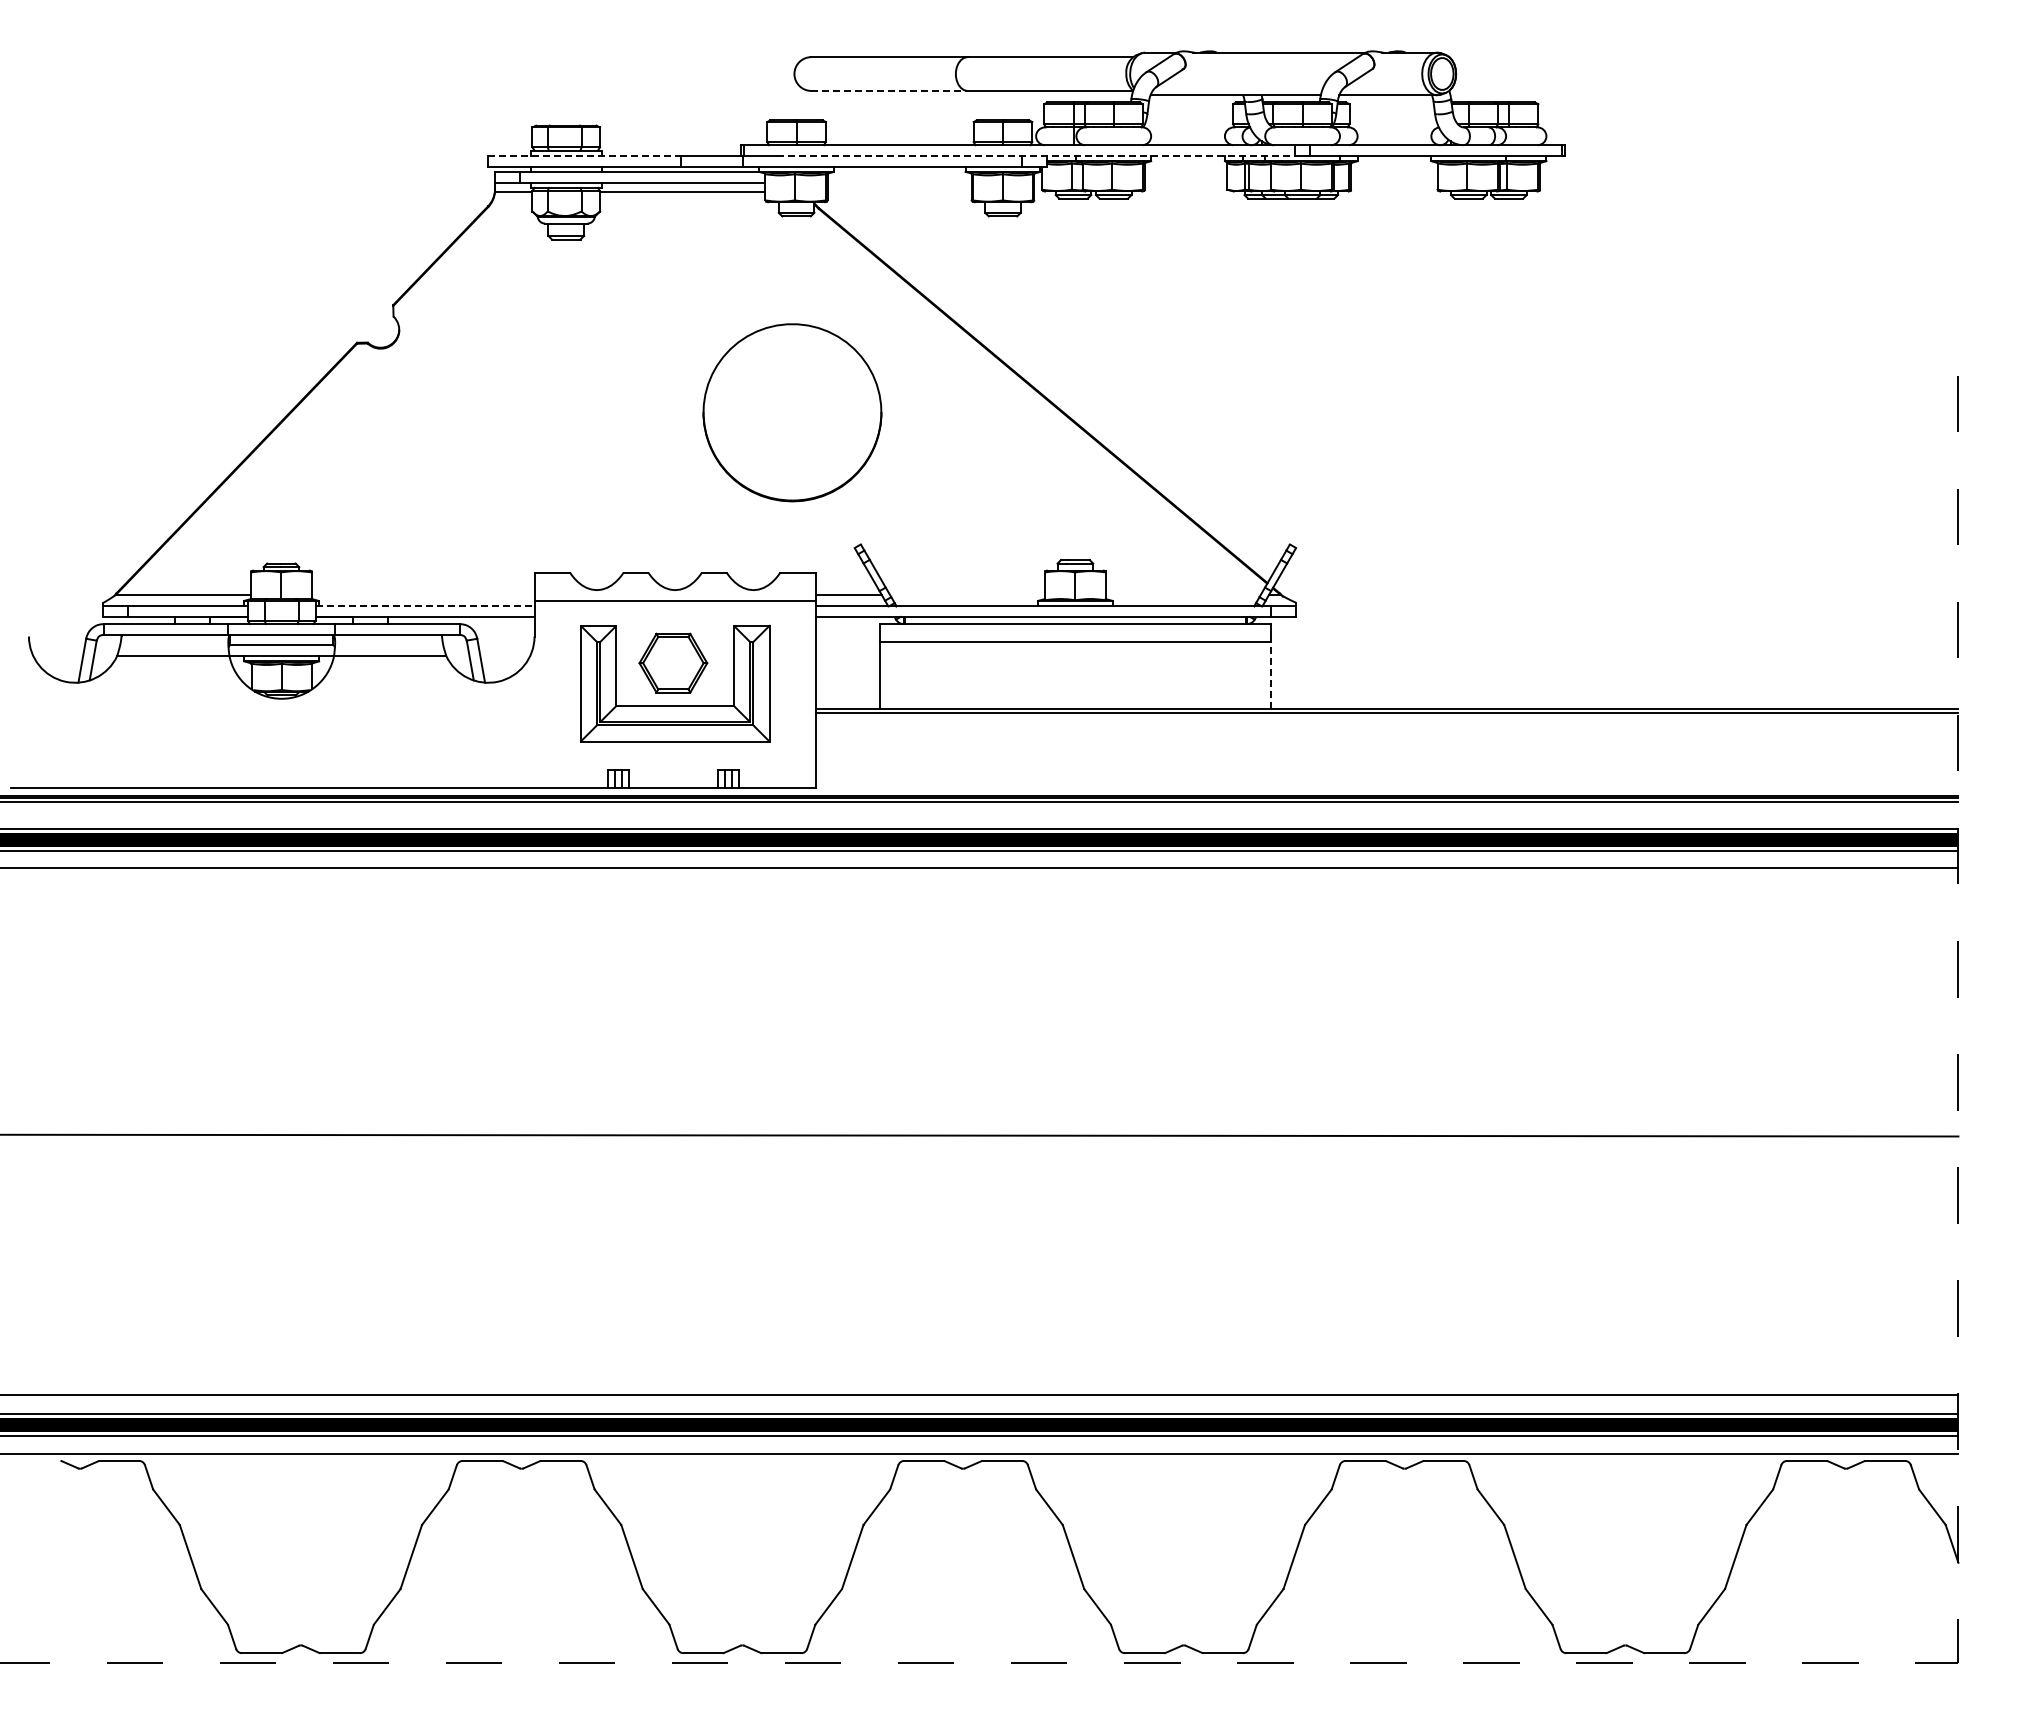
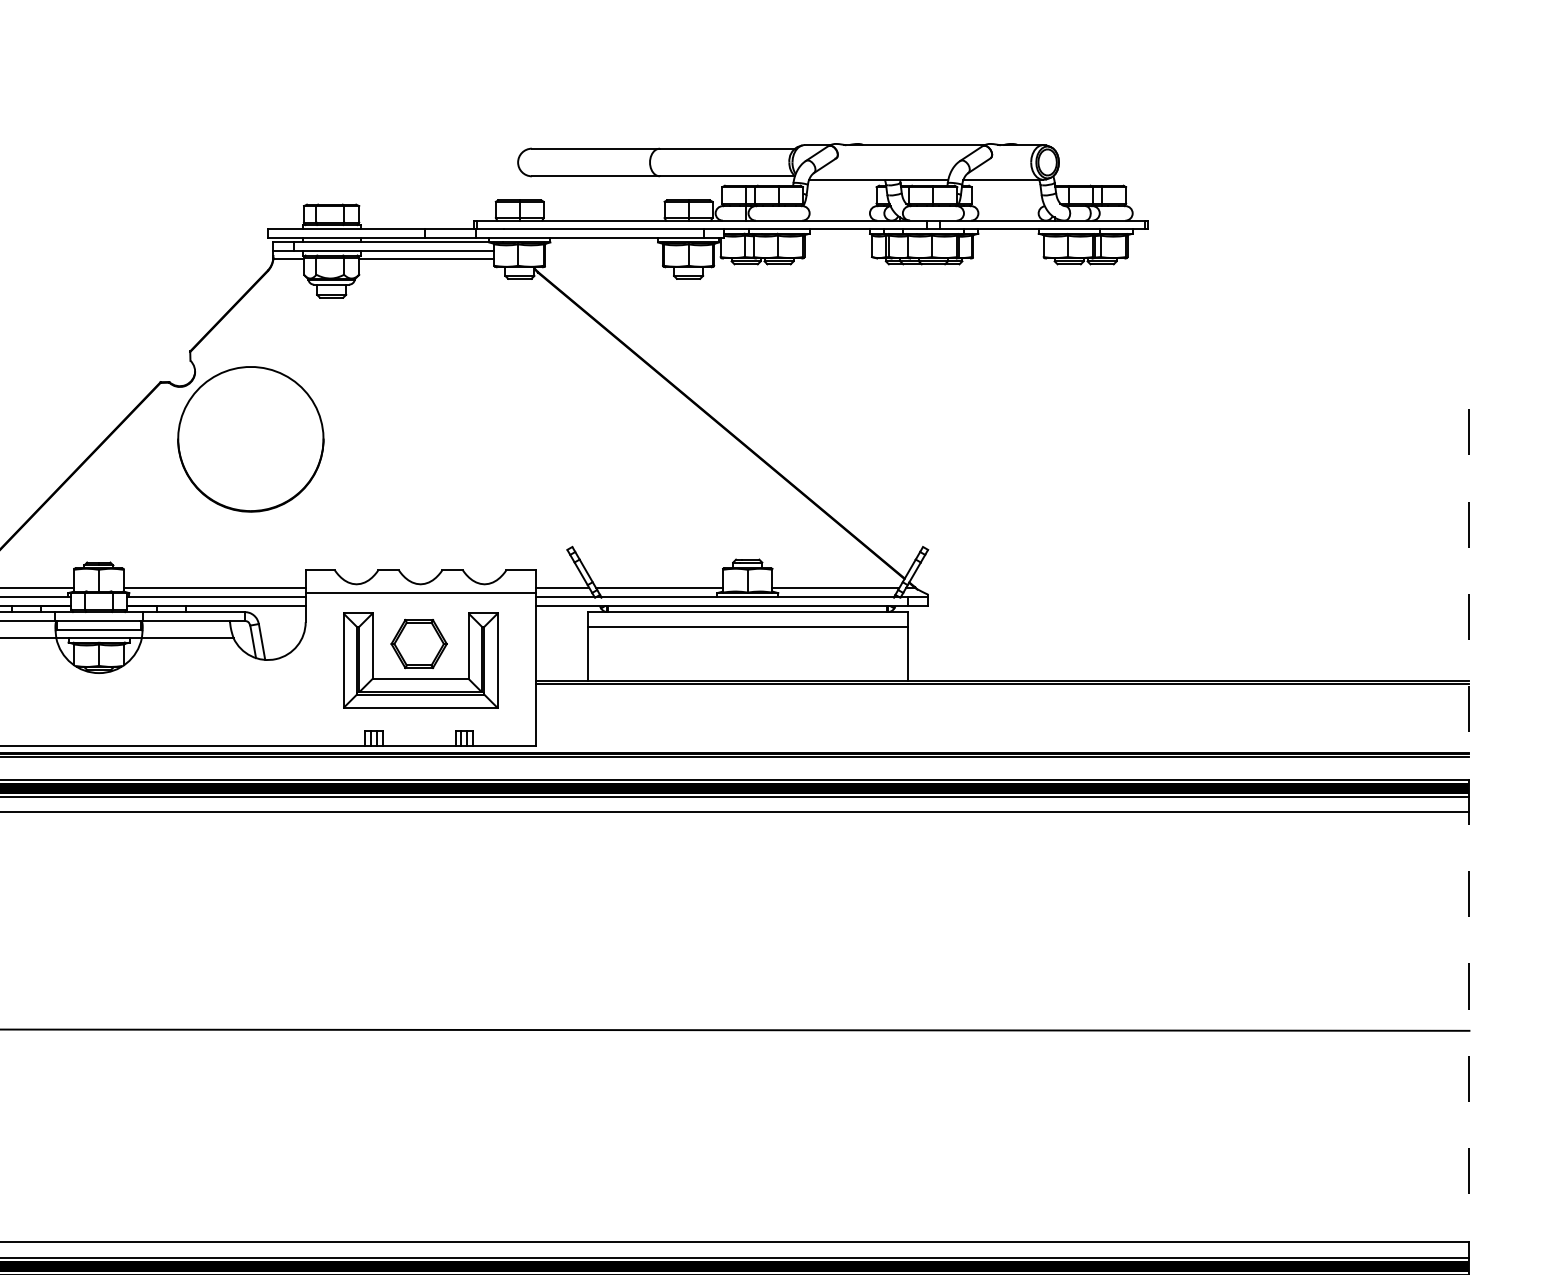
line: (890, 90) -> (596, 175), dashed -> solid
line: (584, 155) -> (346, 229), dashed -> solid
line: (1036, 155) -> (715, 229), dashed -> solid
part: (792, 412) -> (250, 439), moved
line: (422, 594) -> (214, 587), added
line: (967, 594) -> (659, 587), added
line: (1182, 594) -> (835, 587), added
line: (425, 606) -> (216, 597), dashed -> solid
line: (1271, 675) -> (908, 654), dashed -> solid

